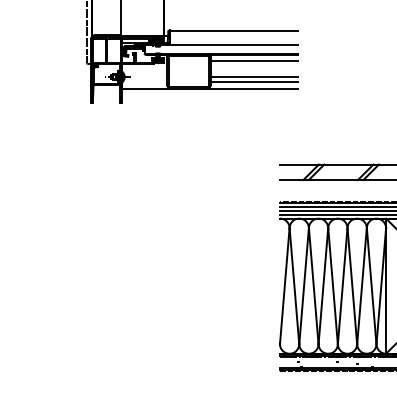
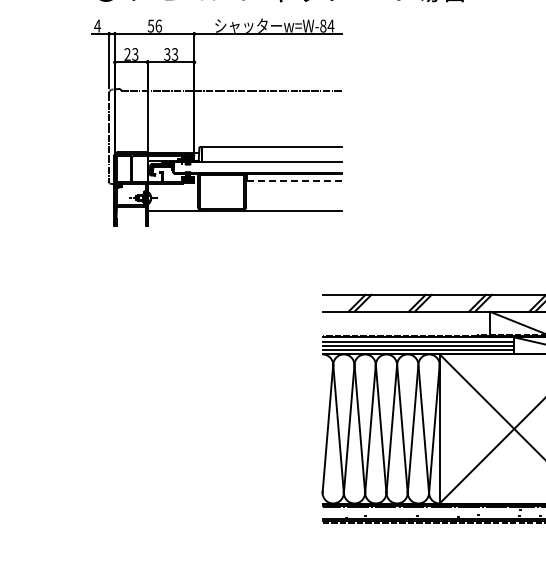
line: (254, 61) -> (294, 180), solid -> dashed
line: (254, 76) -> (294, 197), removed
line: (254, 82) -> (294, 204), removed

